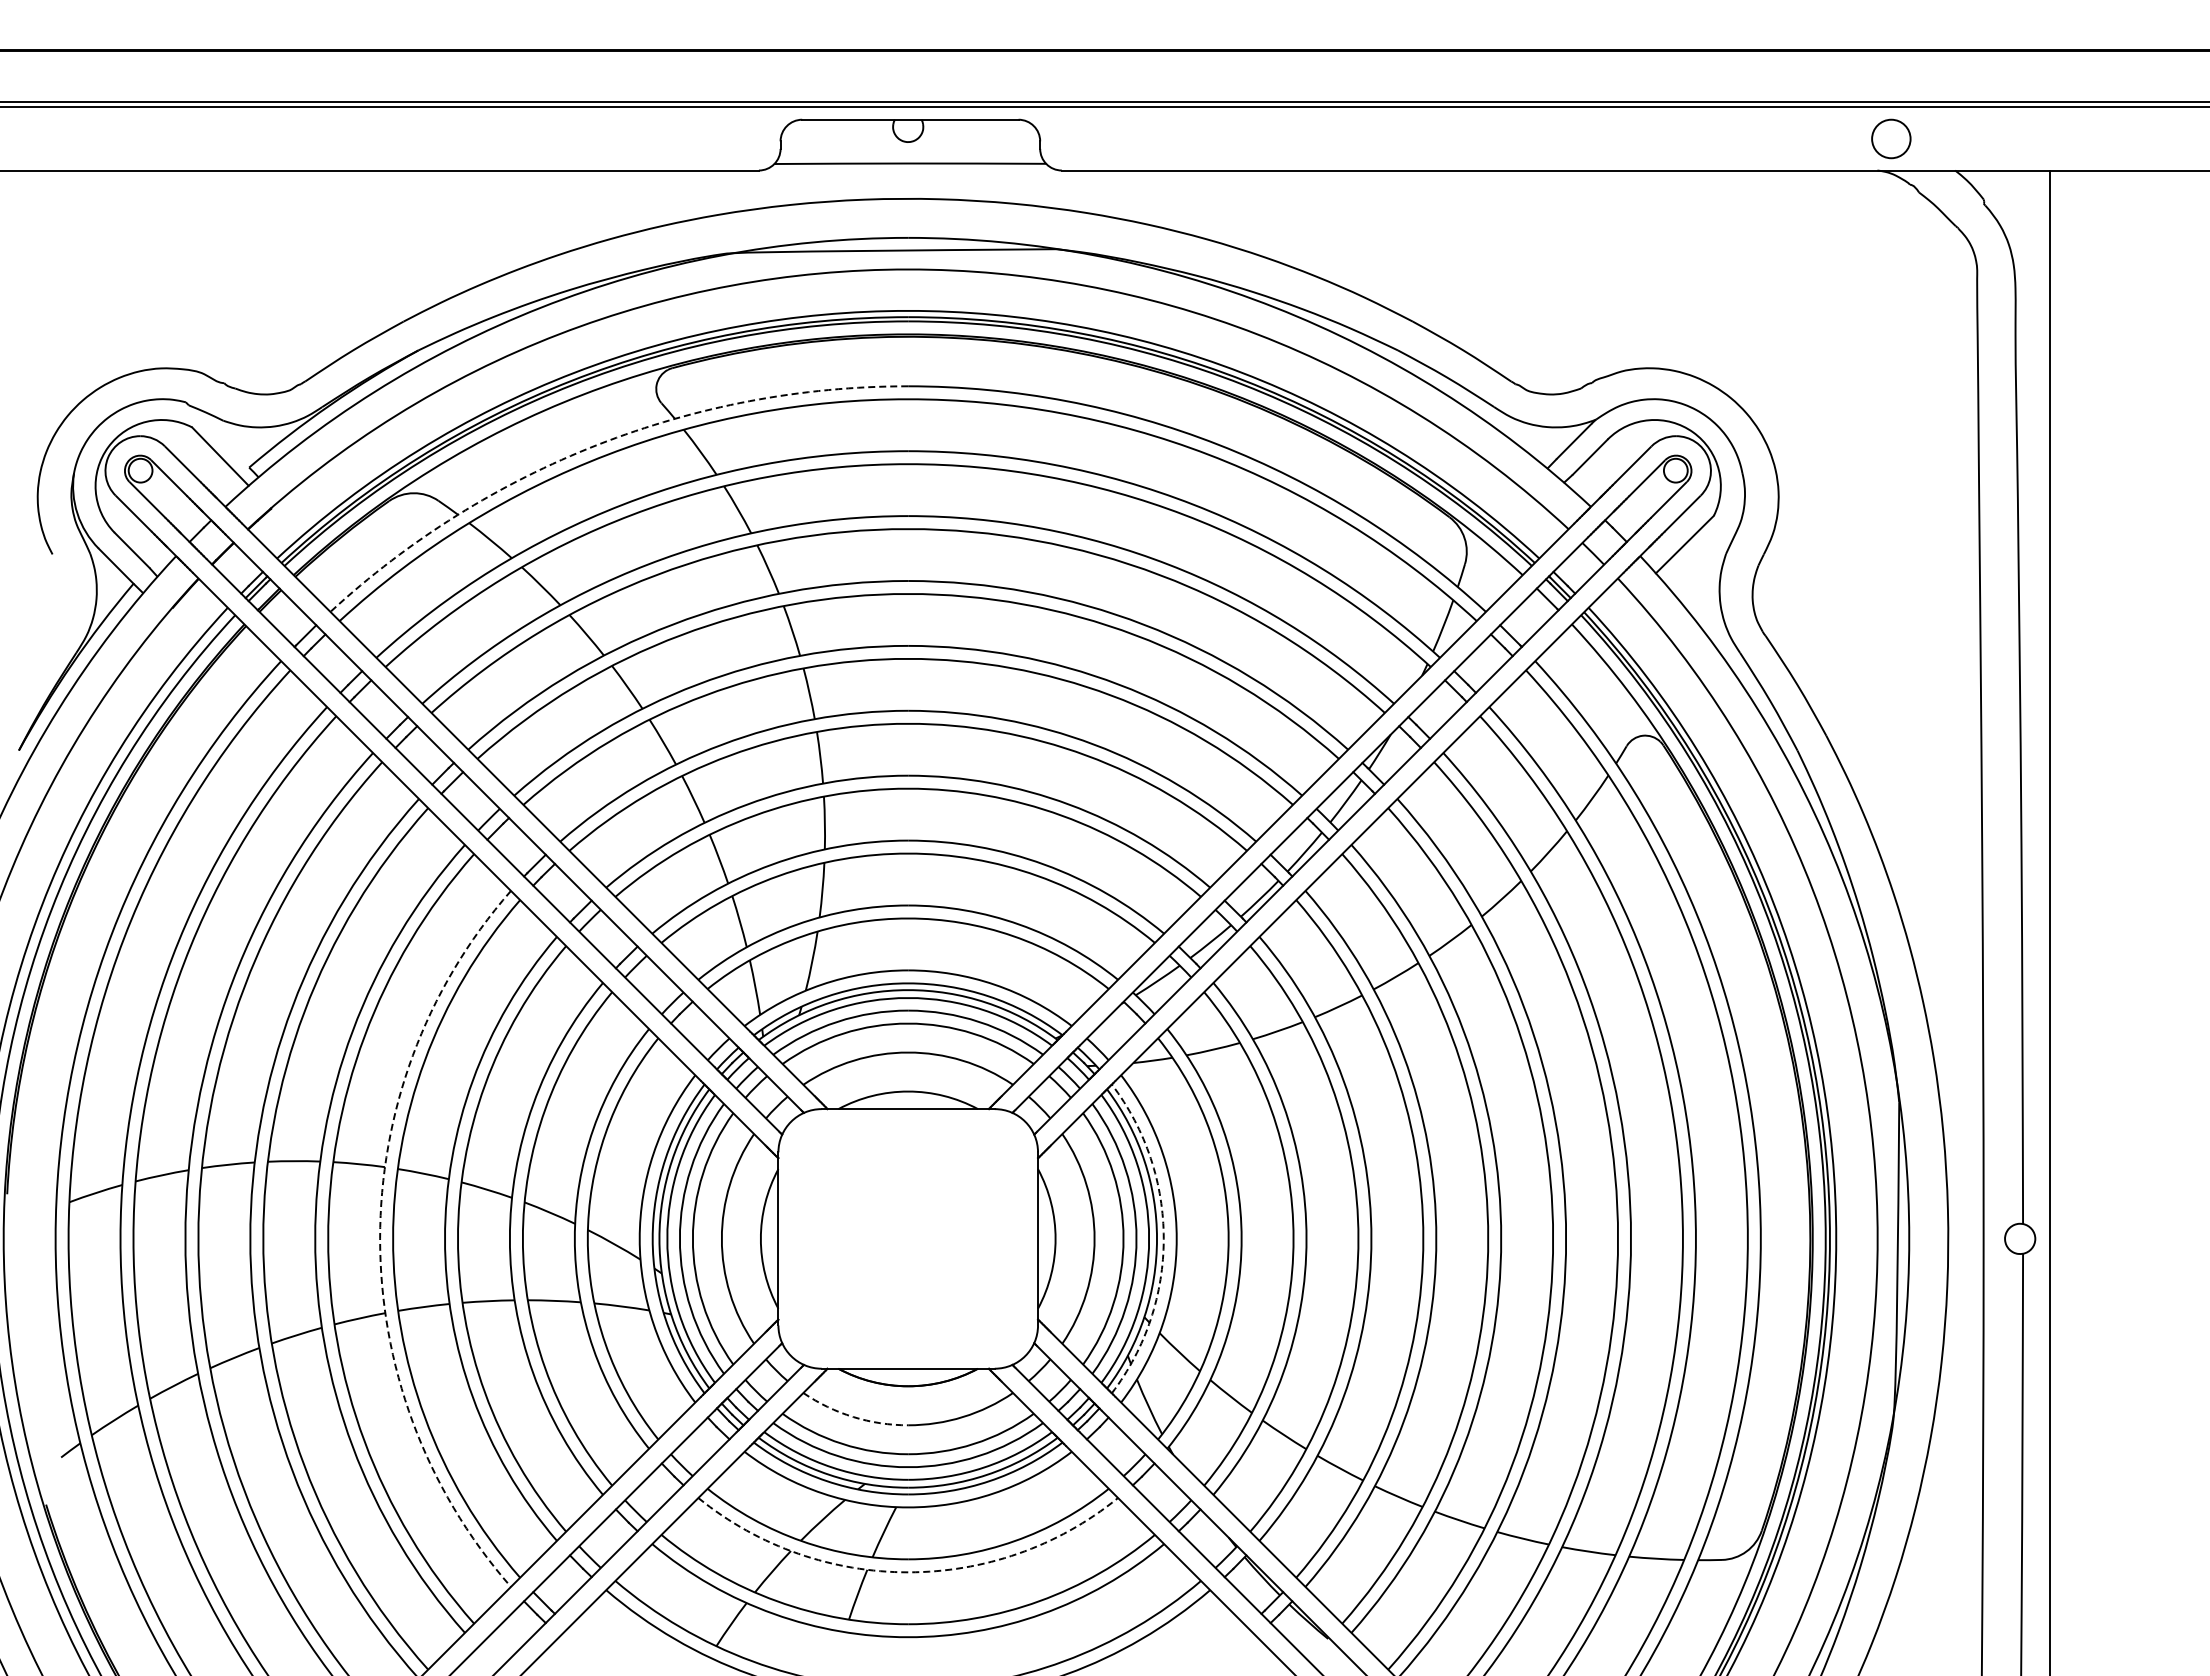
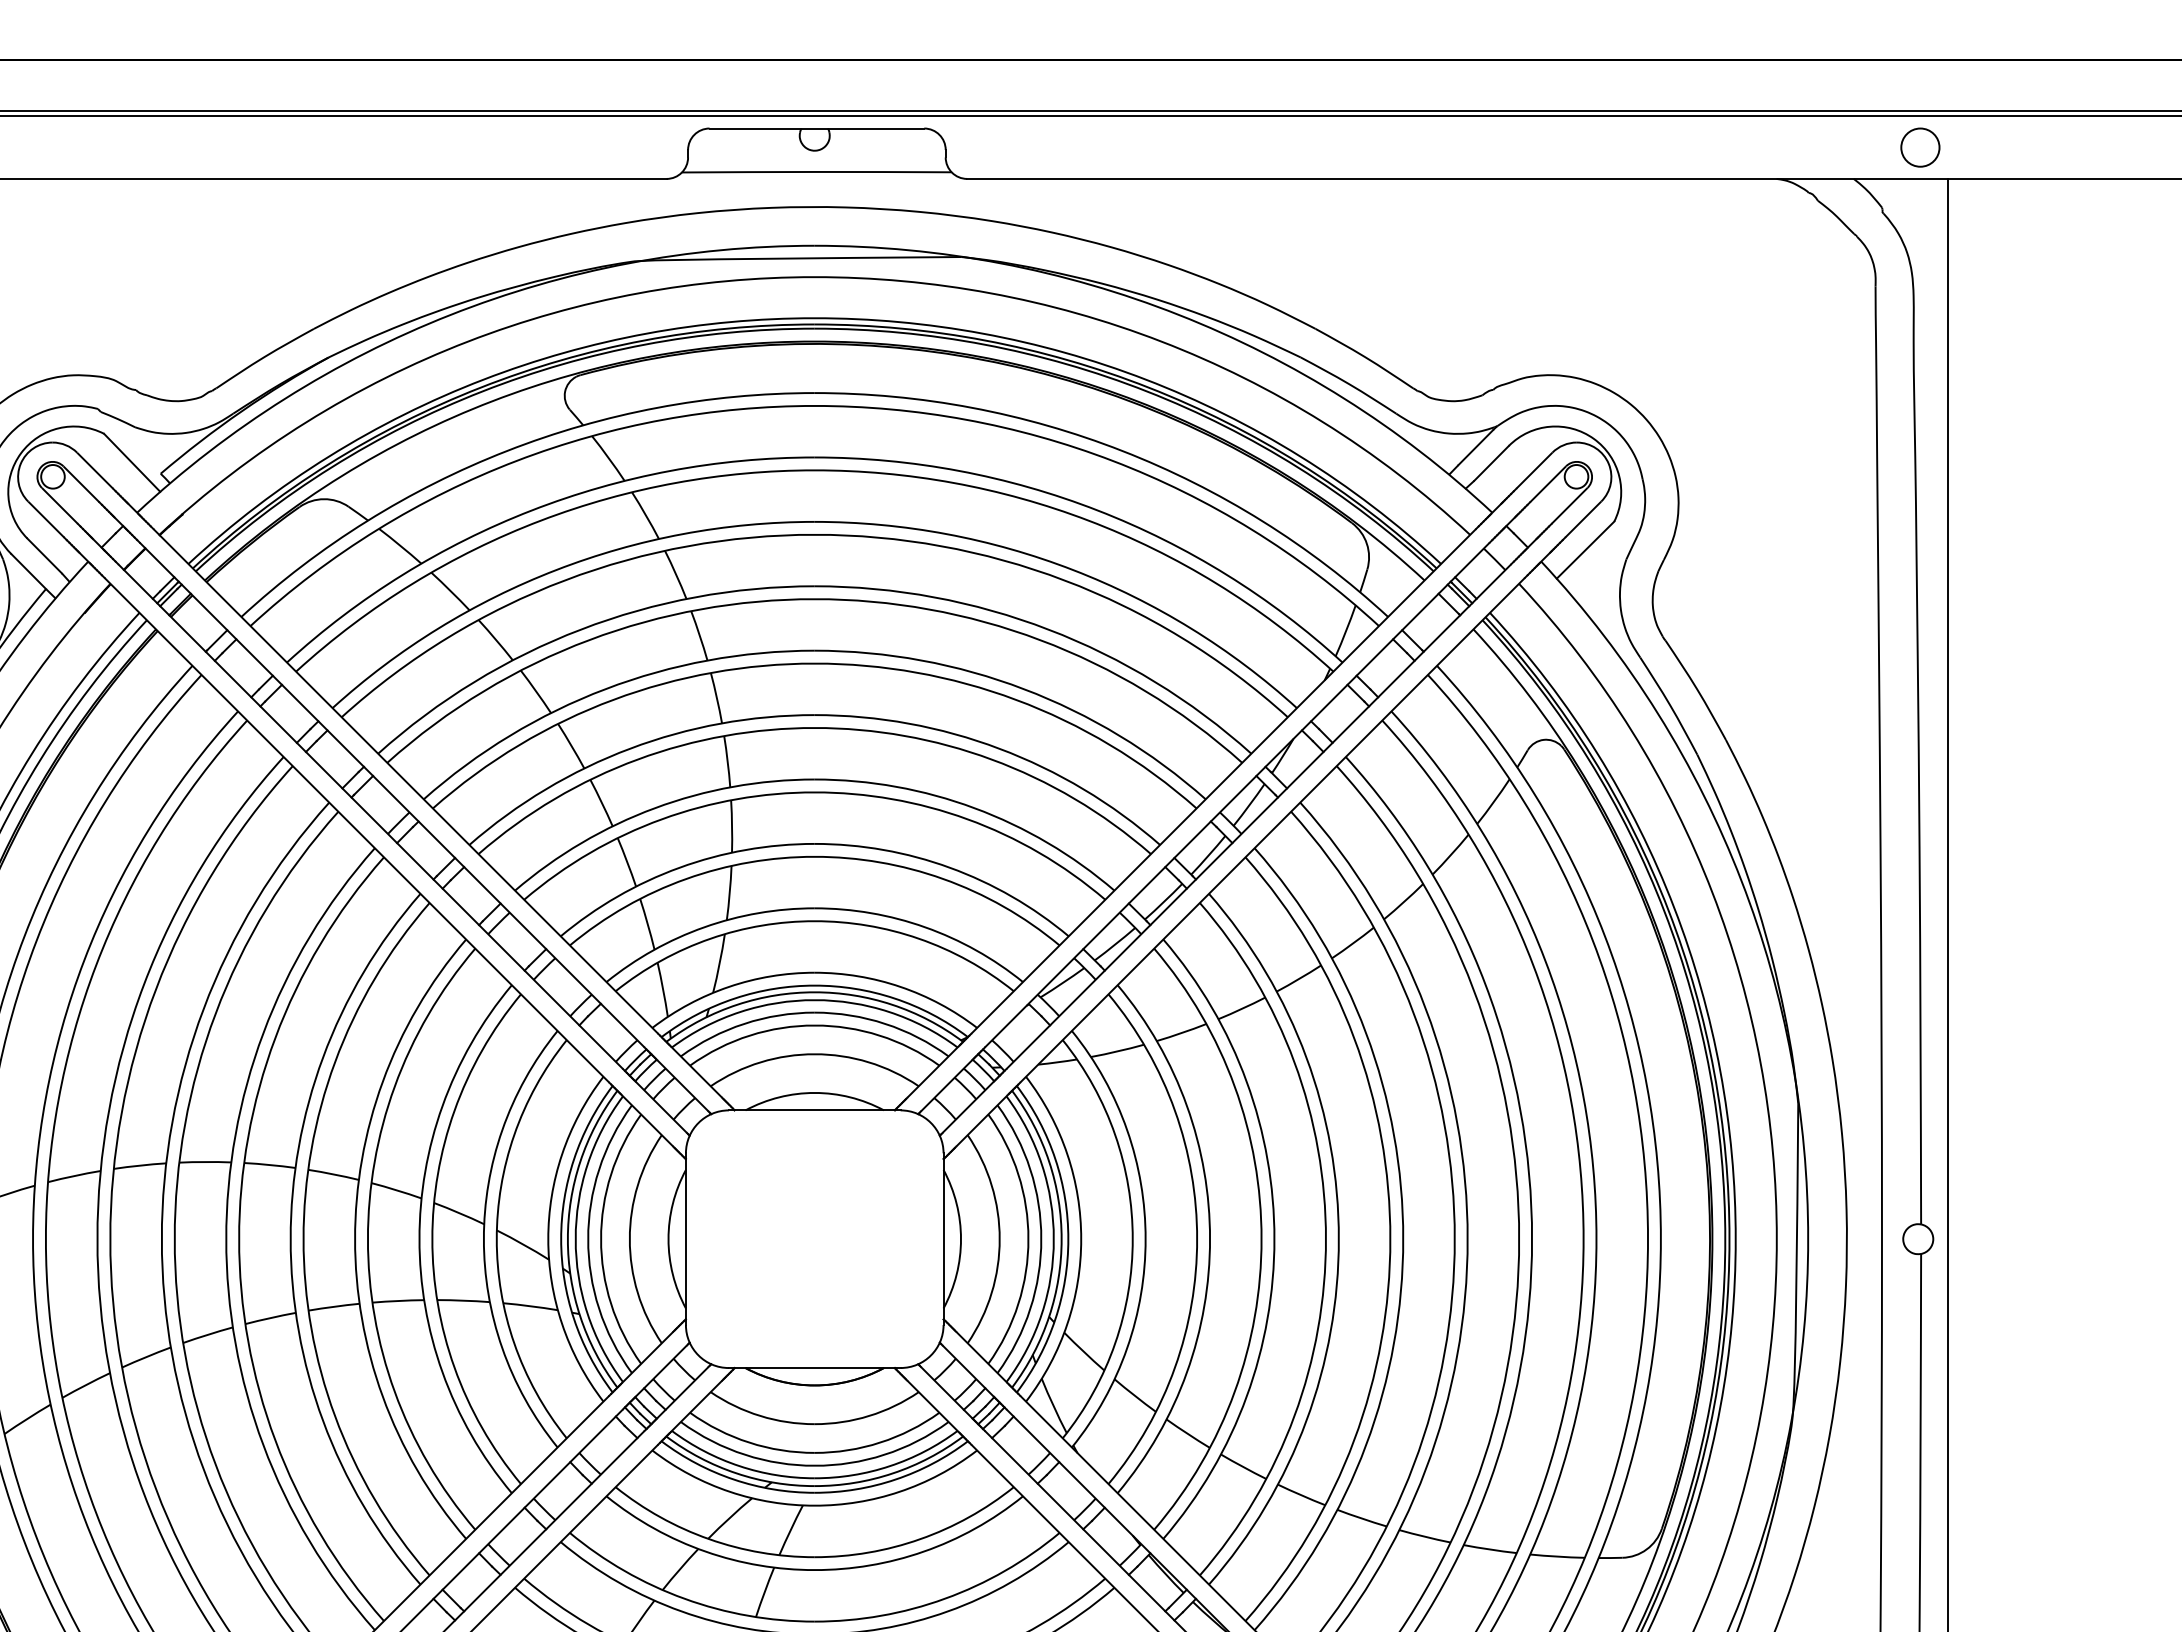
circle: (1891, 138) -> (1920, 147), moved
arc: (598, 444) -> (507, 450), dashed -> solid
arc: (380, 1238) -> (291, 1238), dashed -> solid
arc: (1163, 1238) -> (1068, 1238), dashed -> solid
arc: (853, 1417) -> (760, 1416), dashed -> solid
arc: (908, 1572) -> (815, 1570), dashed -> solid

